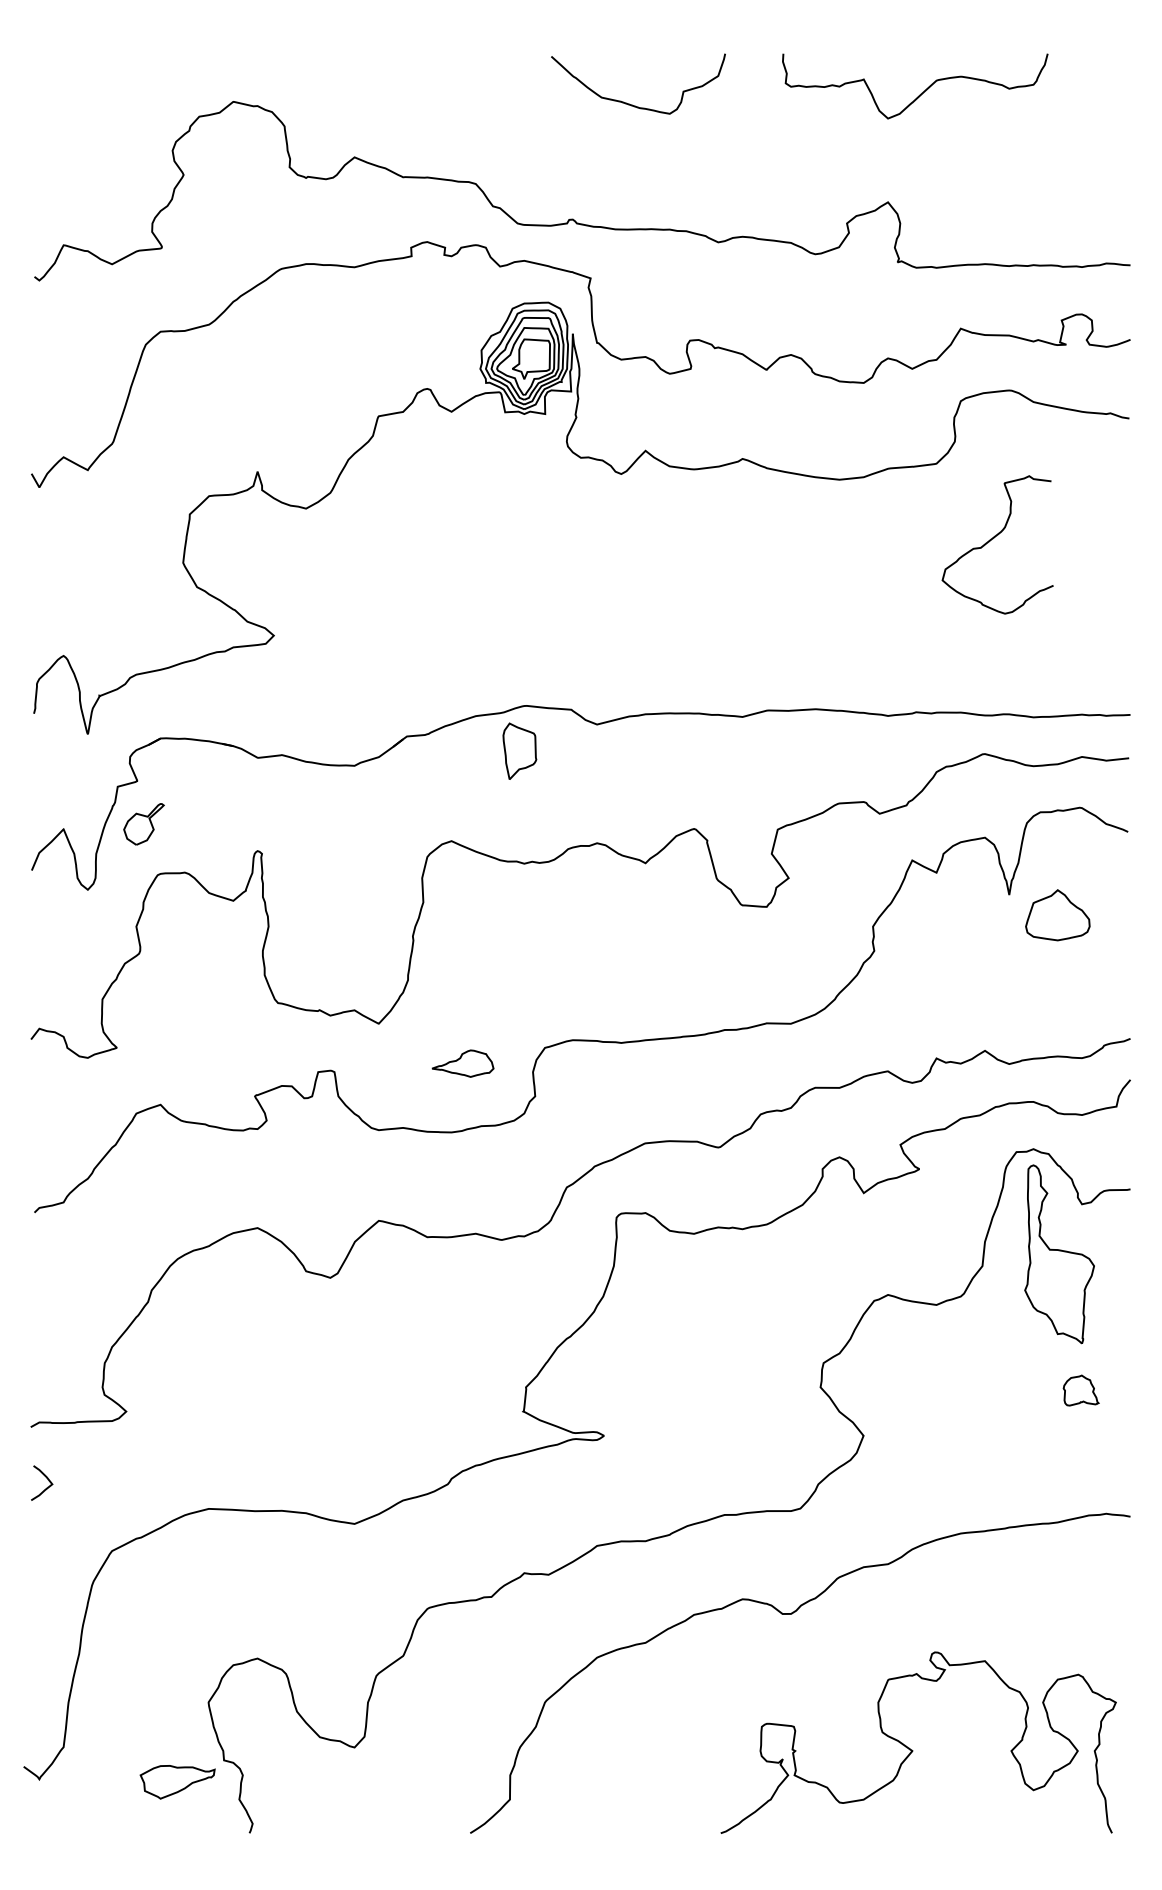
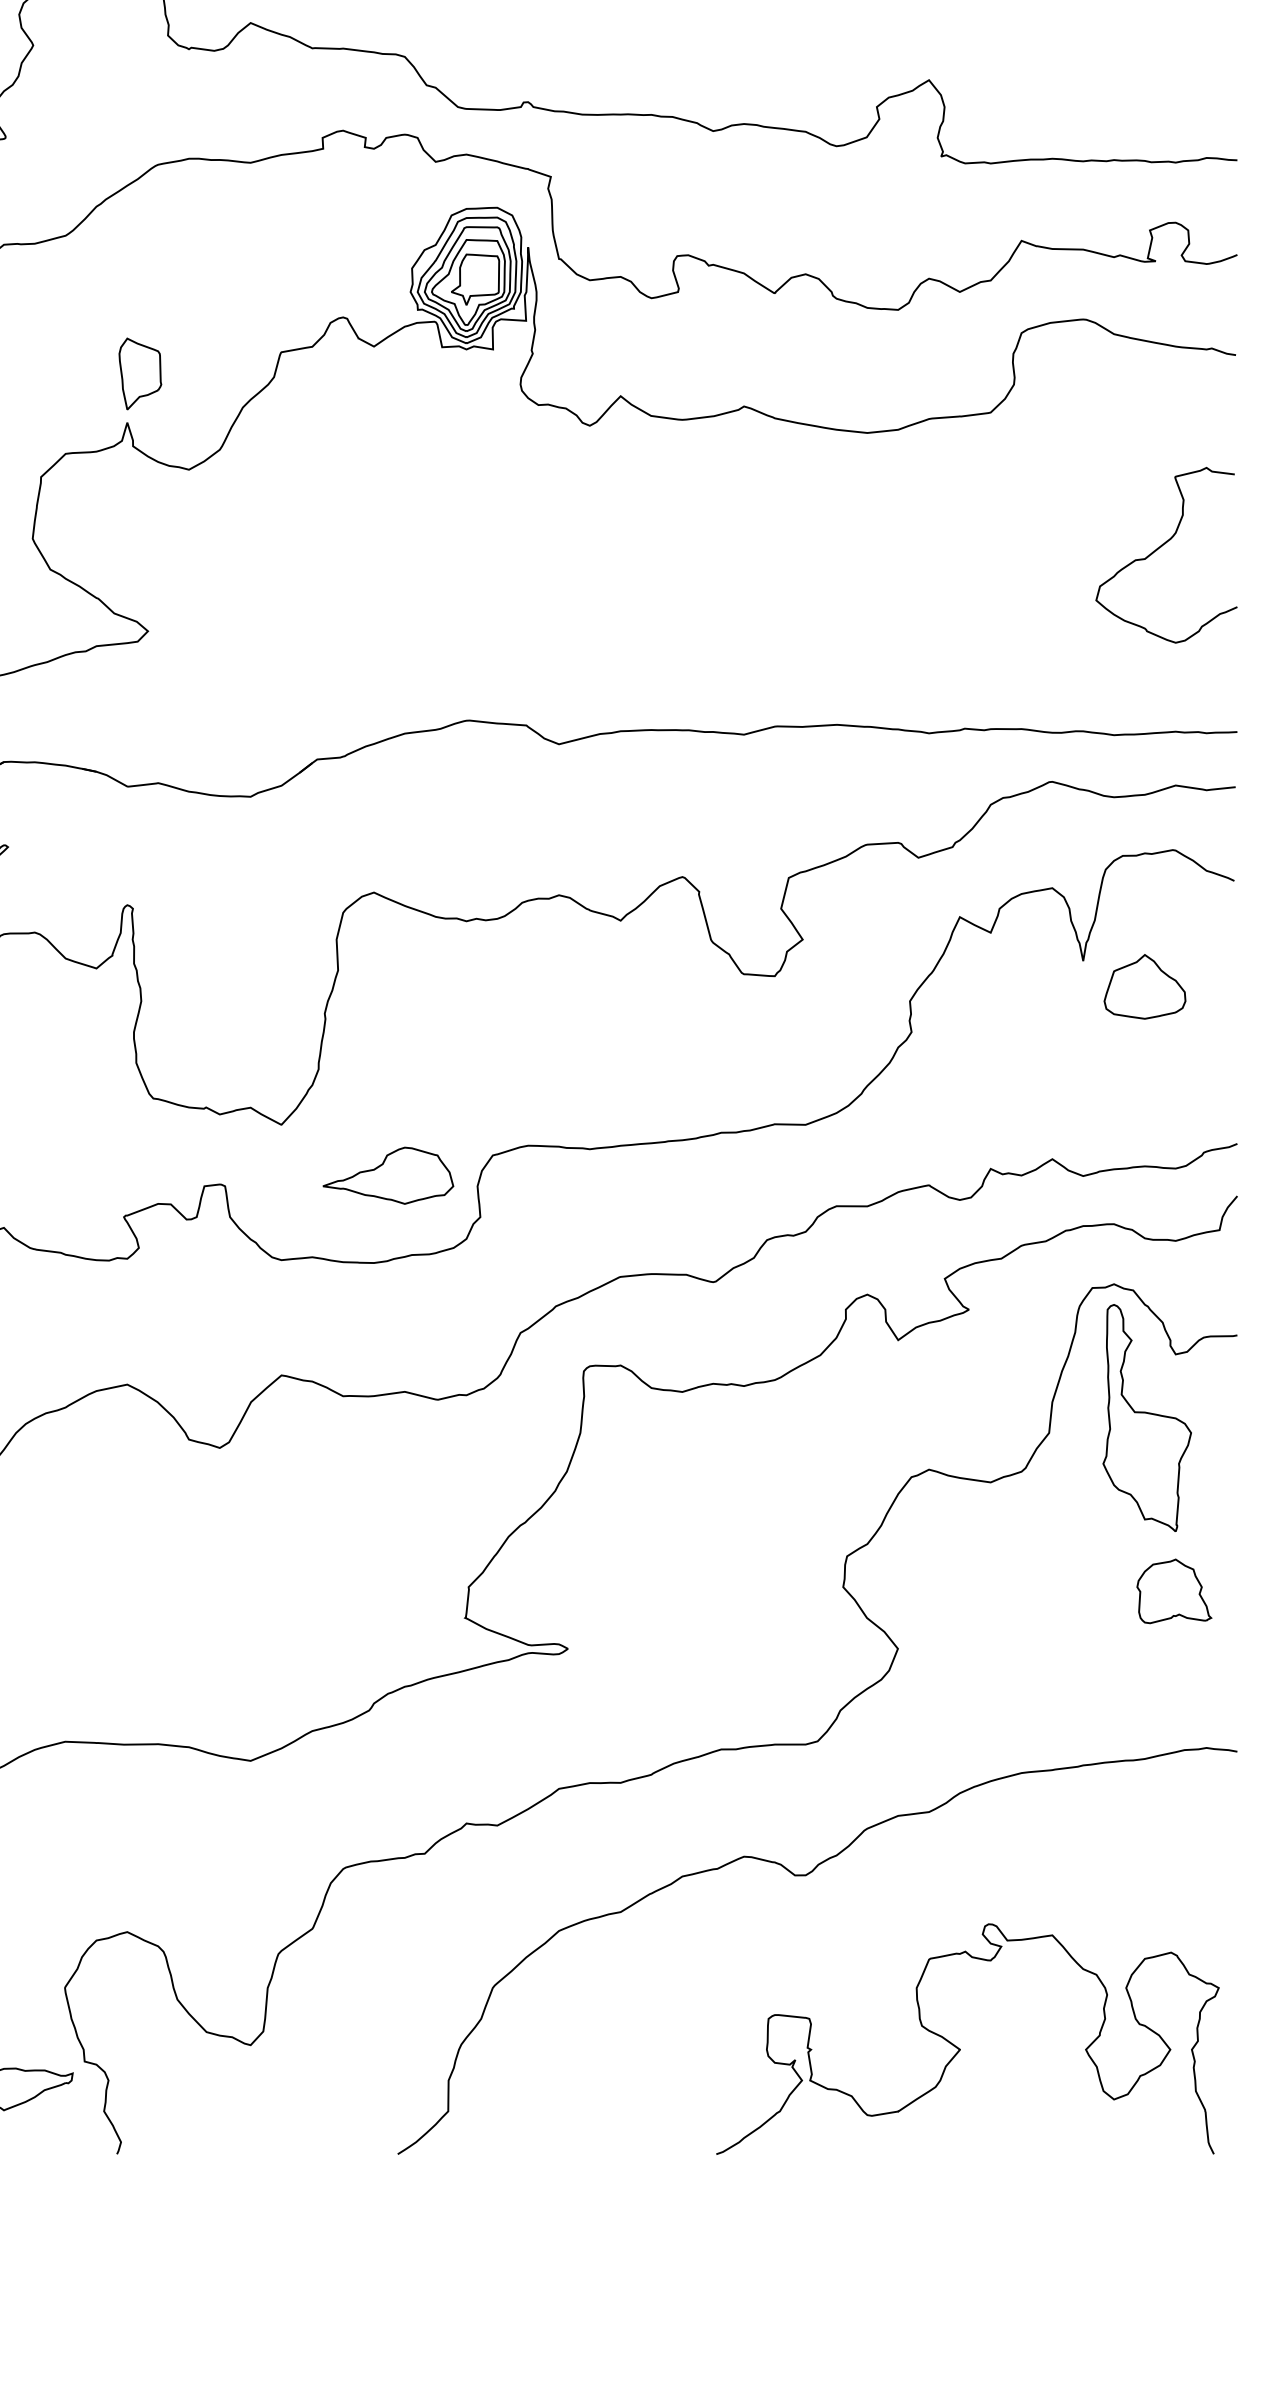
curve: (993, 539) -> (1161, 548), moved
part: (519, 750) -> (139, 372), moved
part: (462, 1063) -> (387, 1175), size x1.67
part: (1081, 1390) -> (1175, 1591), size x1.67

